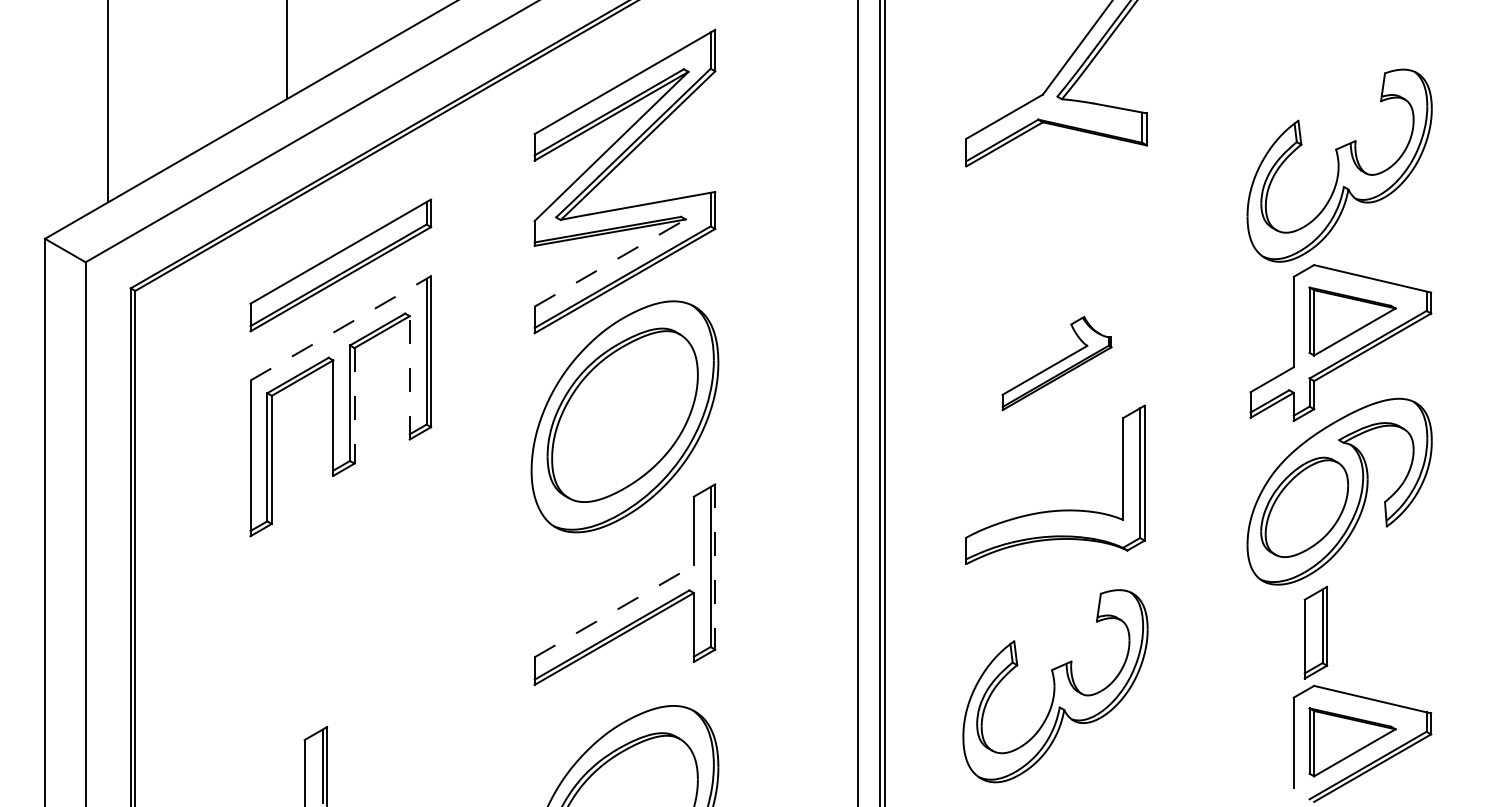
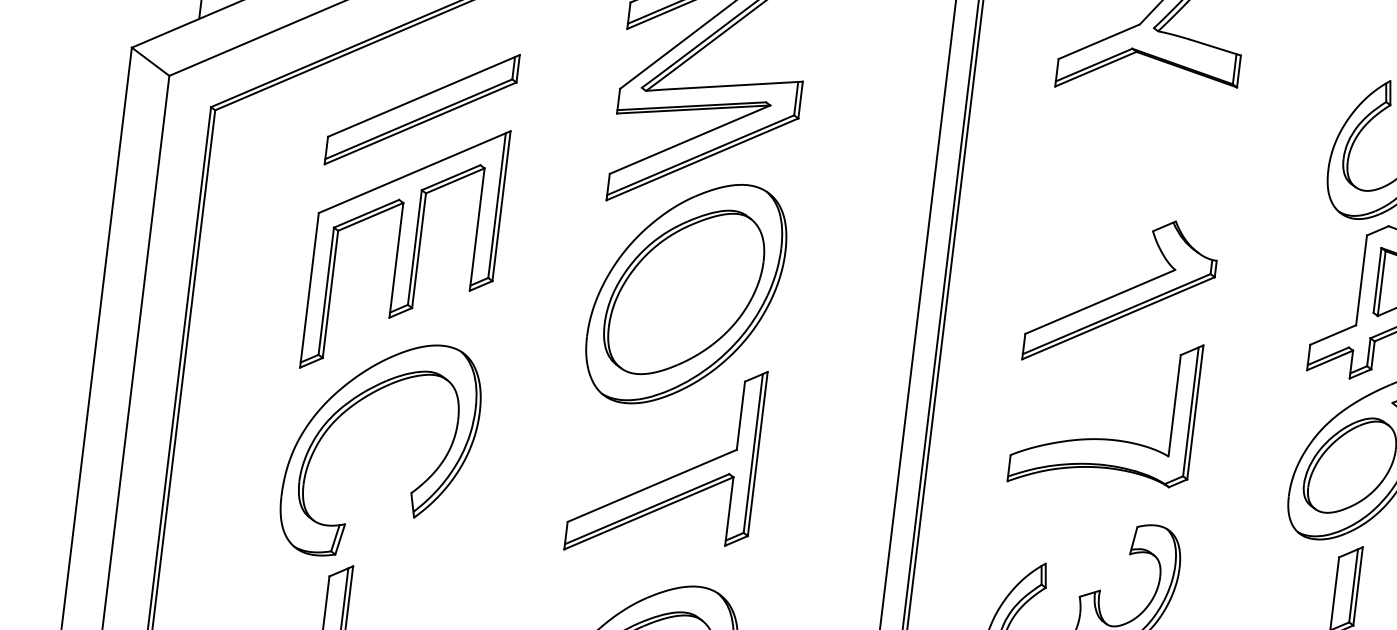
line: (610, 262) -> (690, 139), dashed -> solid
line: (341, 328) -> (415, 172), dashed -> solid
part: (1056, 363) -> (1121, 292), size x1.67
line: (409, 377) -> (477, 229), dashed -> solid
line: (354, 405) -> (419, 250), dashed -> solid
line: (715, 567) -> (757, 454), dashed -> solid
part: (298, 578) -> (342, 415), added
line: (614, 611) -> (652, 486), dashed -> solid

